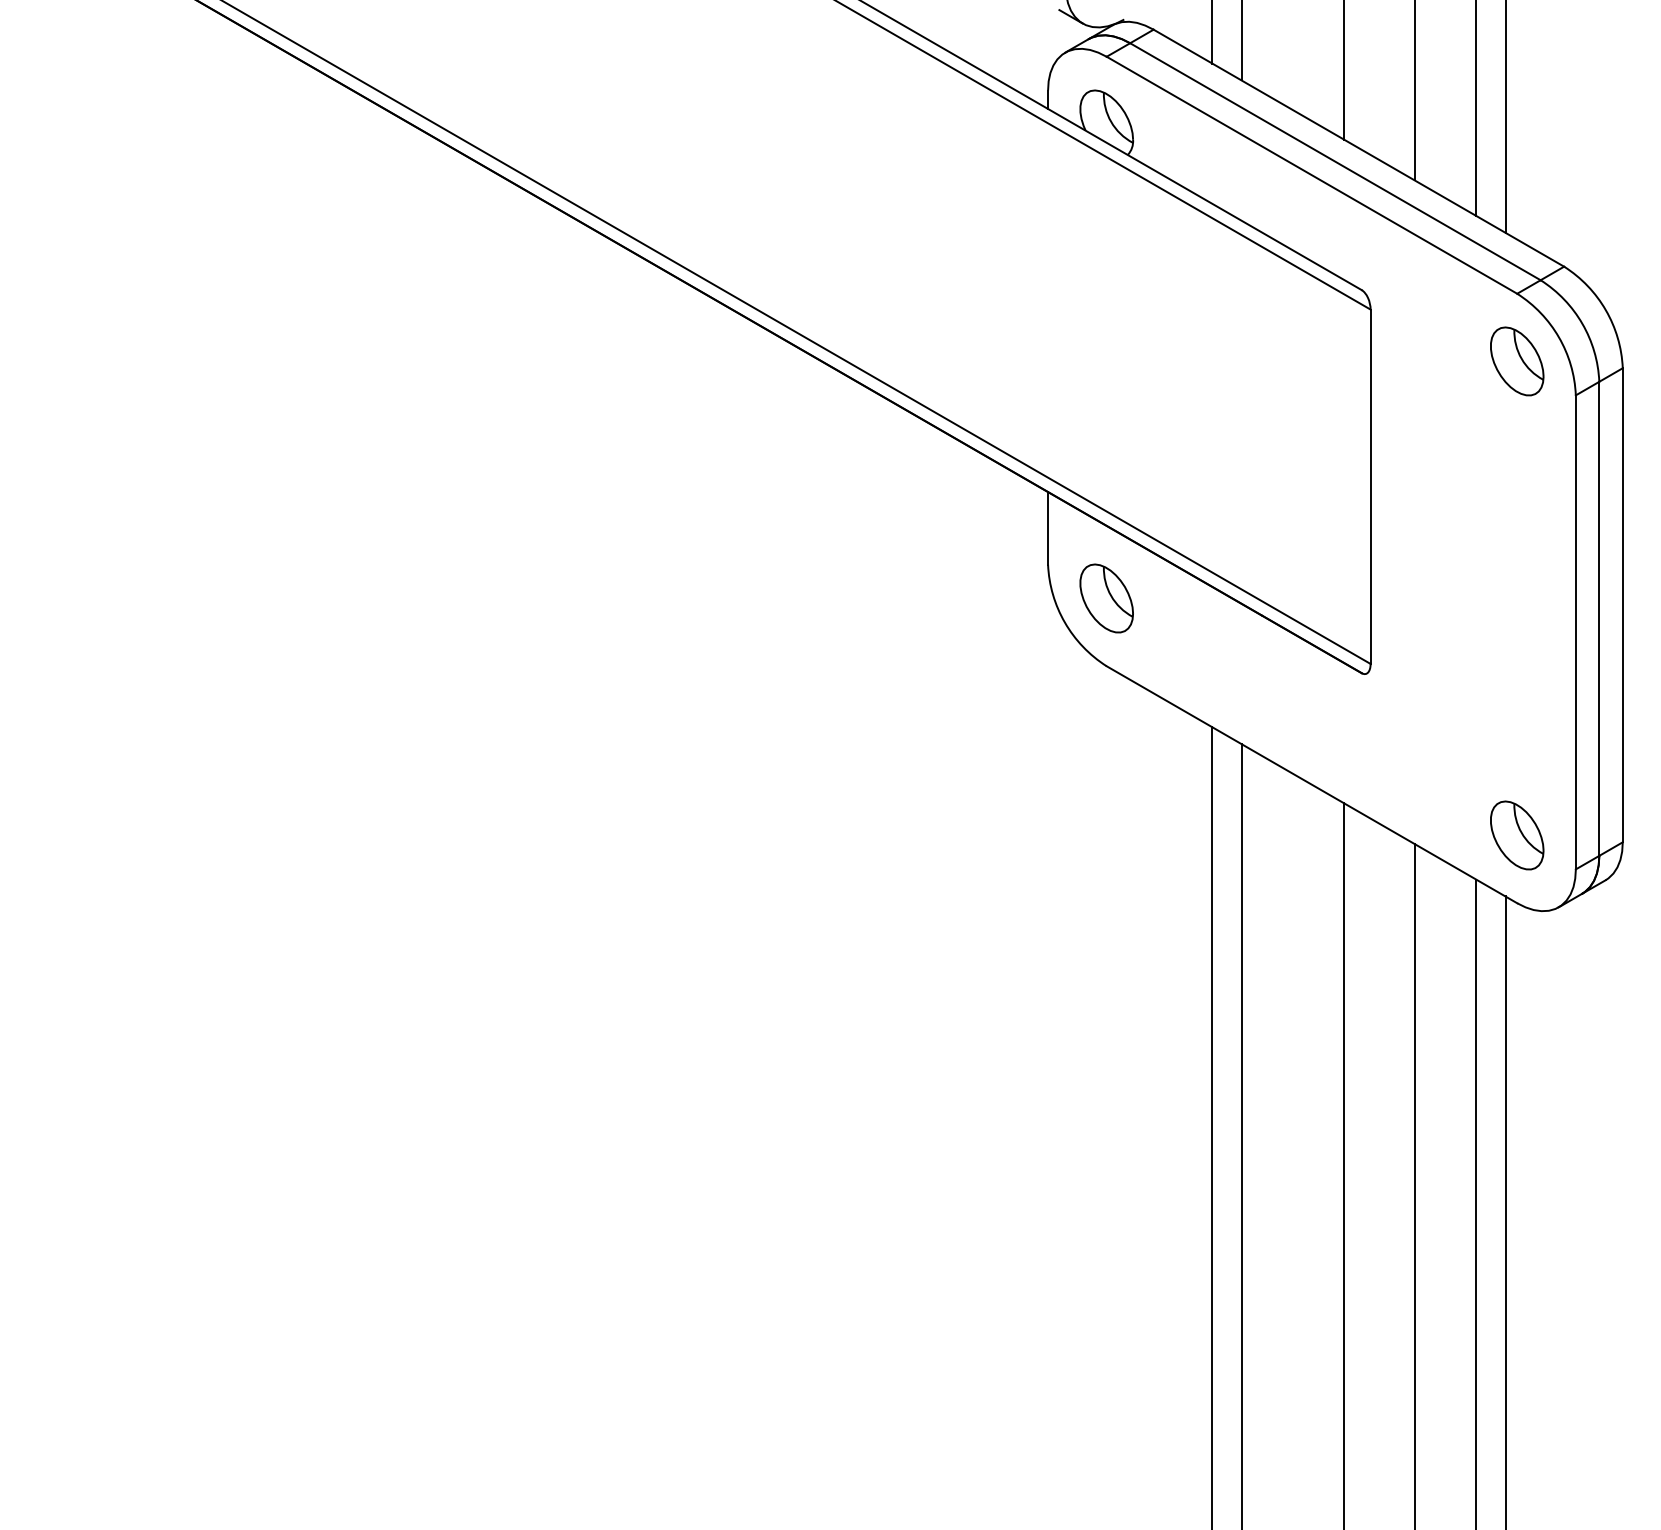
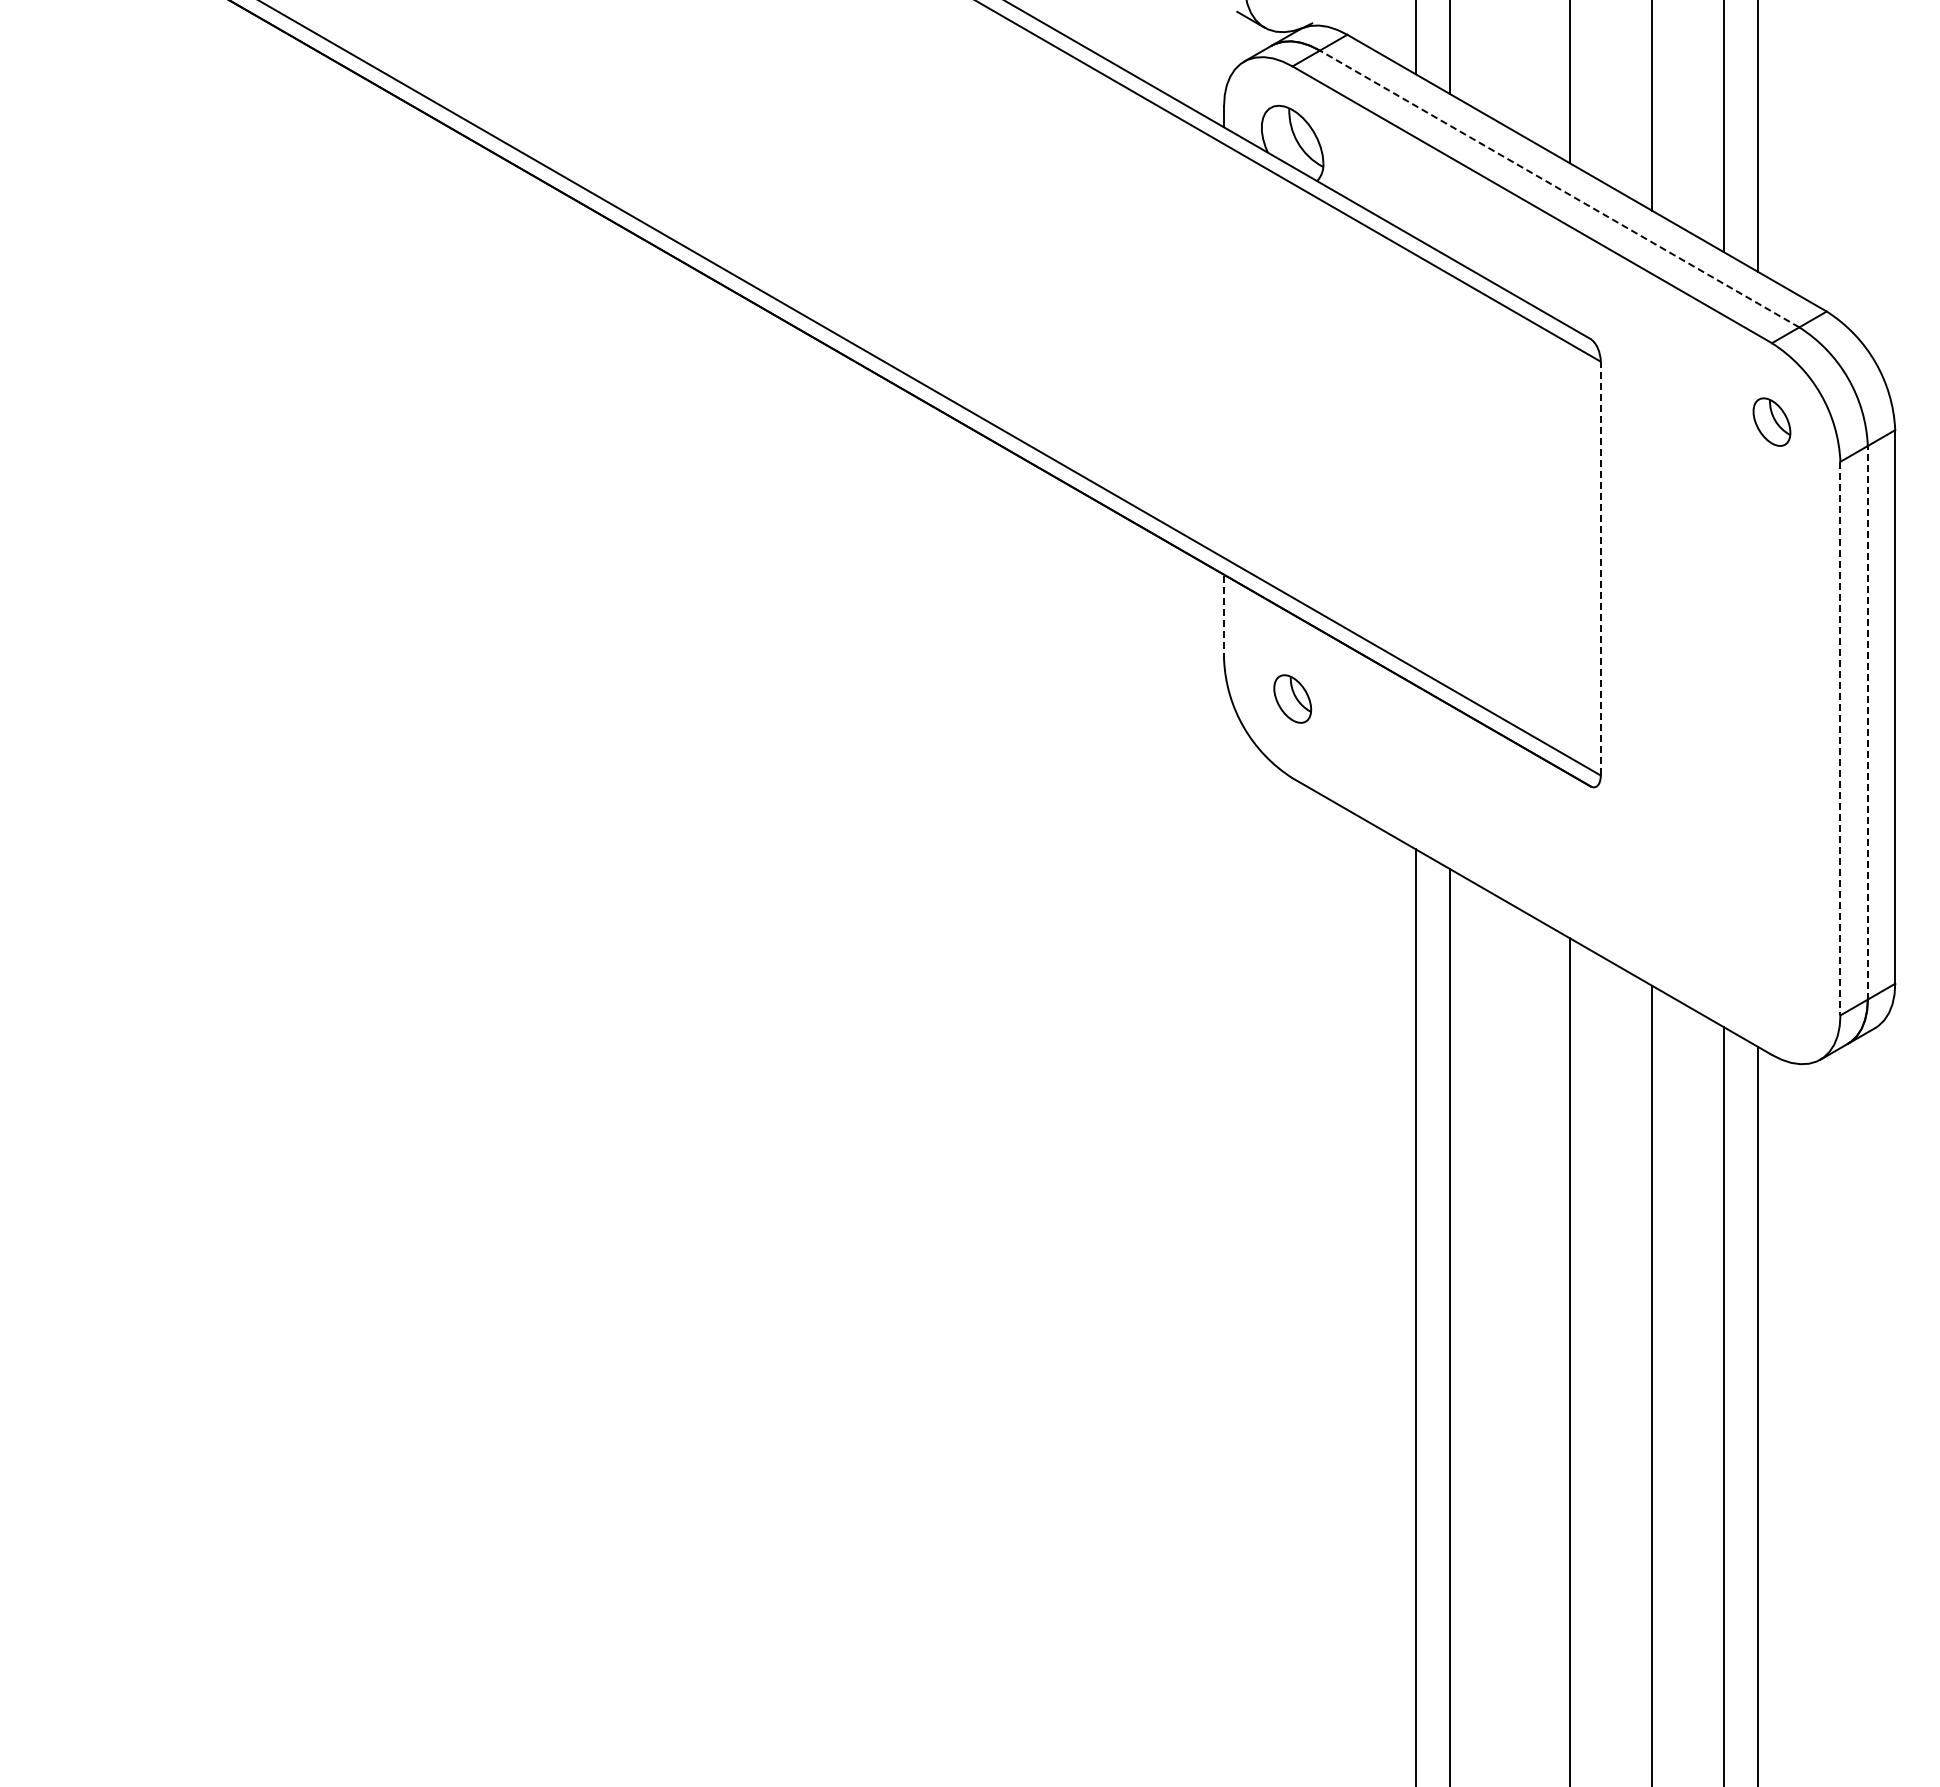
line: (1335, 162) -> (1559, 189), solid -> dashed
part: (1516, 360) -> (1771, 421), size x0.6
line: (1370, 486) -> (1600, 568), solid -> dashed
line: (1048, 527) -> (1224, 616), solid -> dashed
part: (1106, 598) -> (1292, 698), size x0.6
line: (1599, 618) -> (1867, 722), solid -> dashed
line: (1575, 632) -> (1840, 738), solid -> dashed
part: (1516, 835) -> (1771, 975), removed

